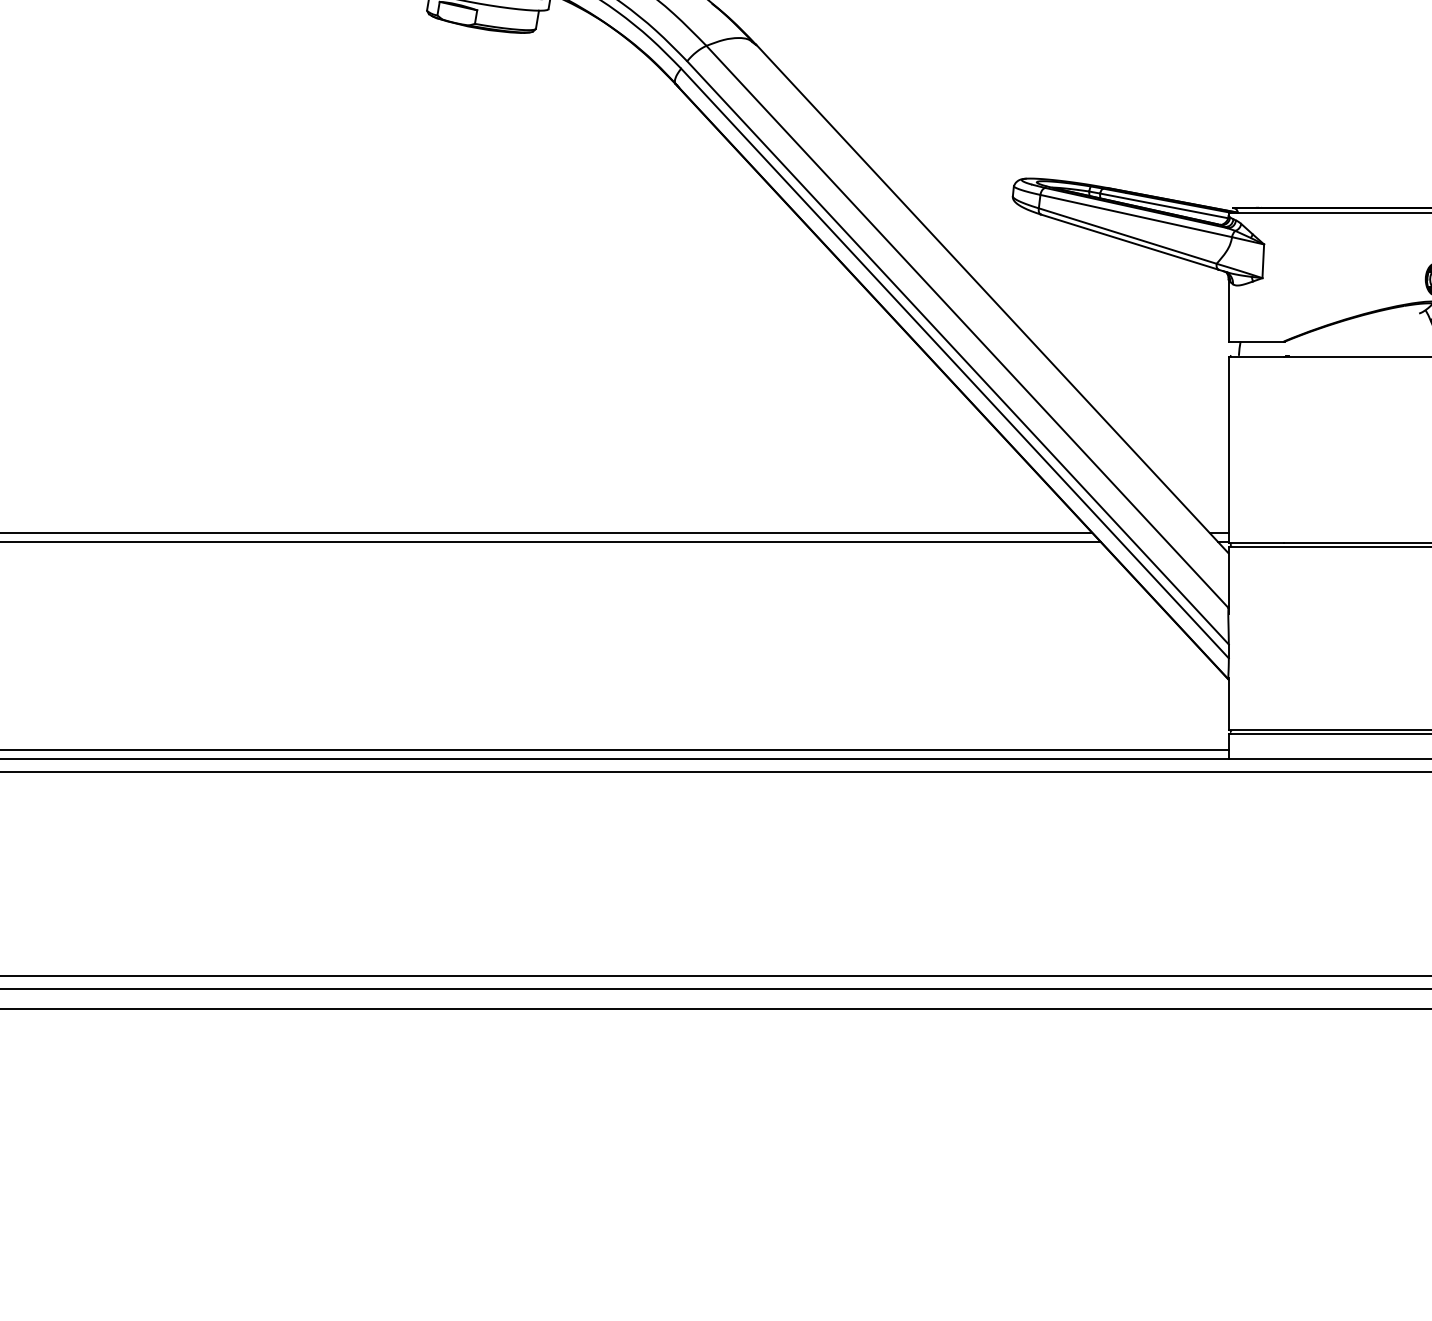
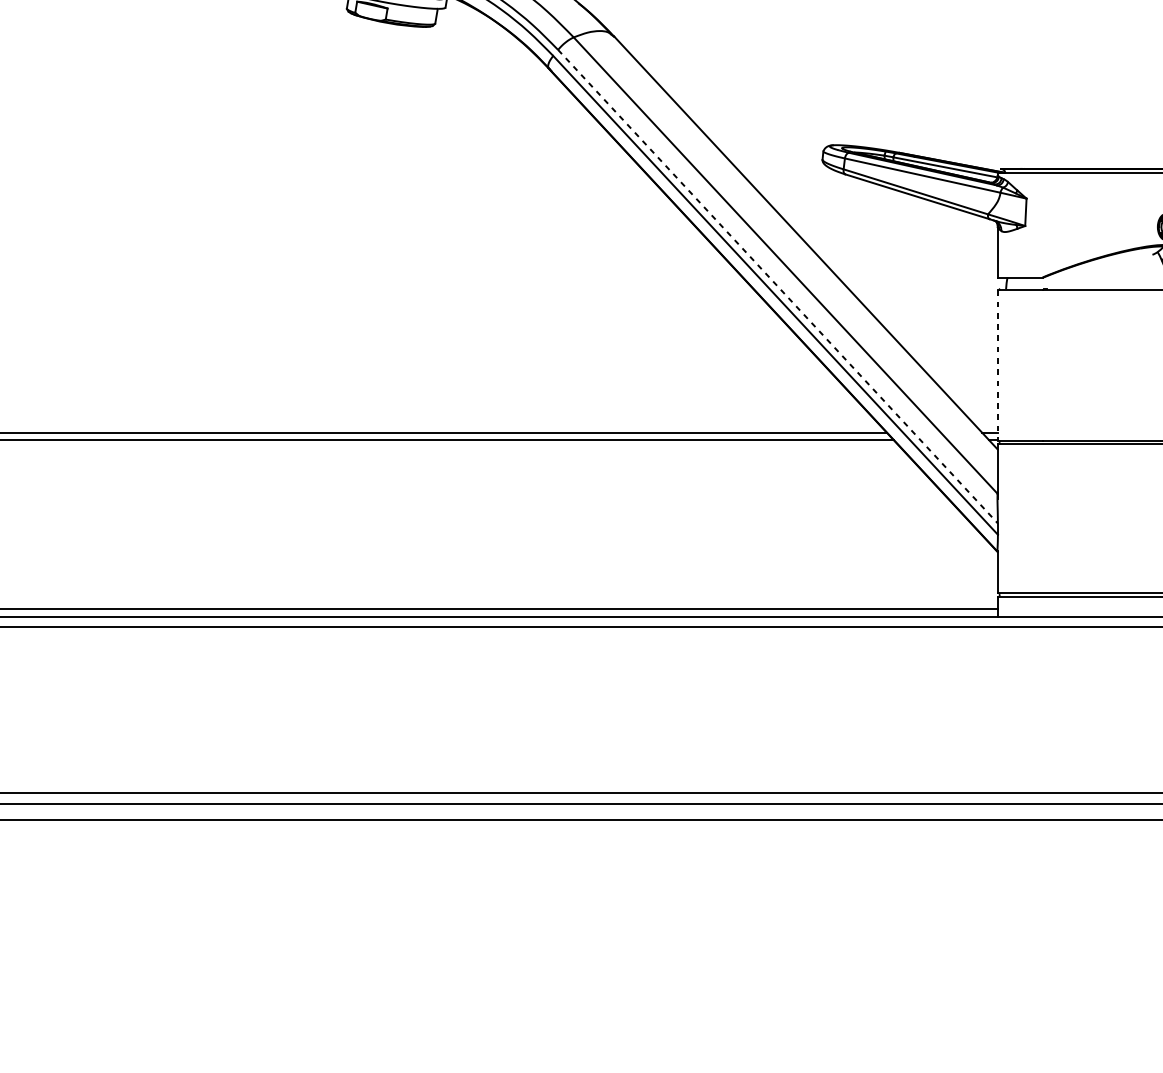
line: (958, 352) -> (778, 286), solid -> dashed
line: (1228, 450) -> (997, 365), solid -> dashed

